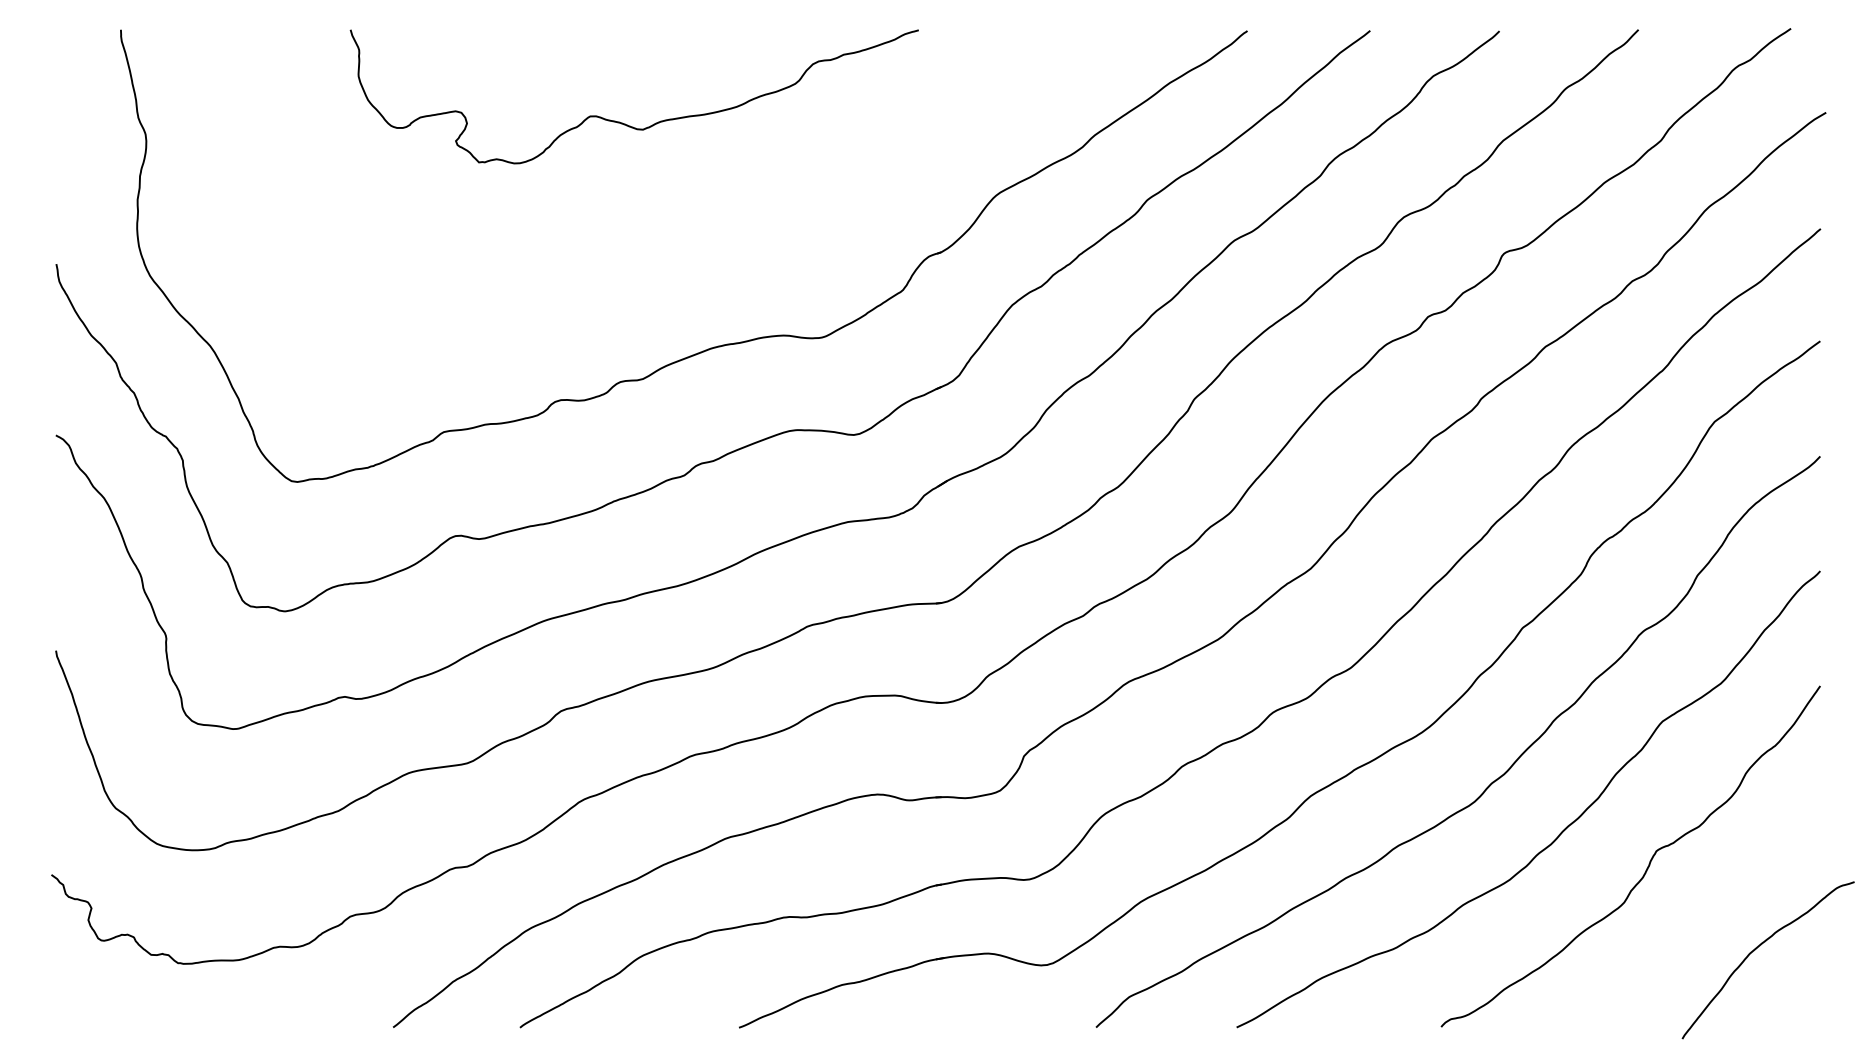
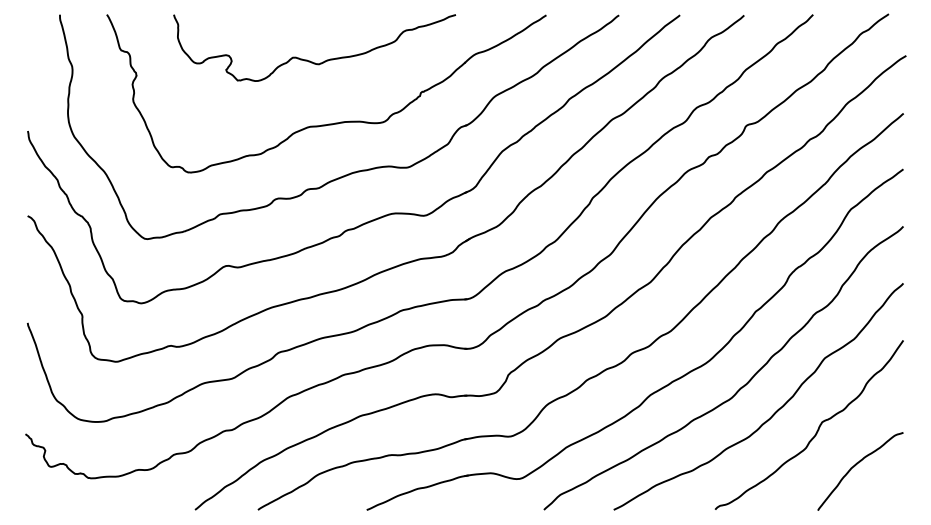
part: (661, 248) -> (328, 123), added
curve: (1757, 950) -> (855, 466), moved

